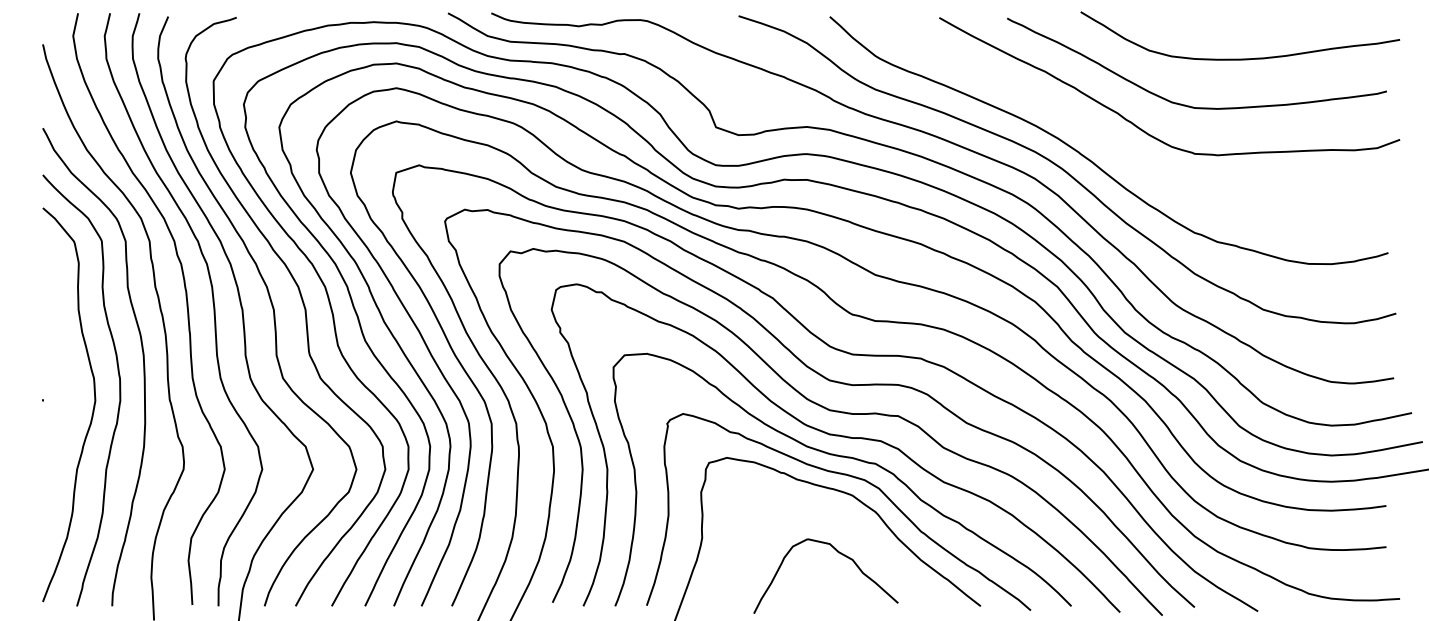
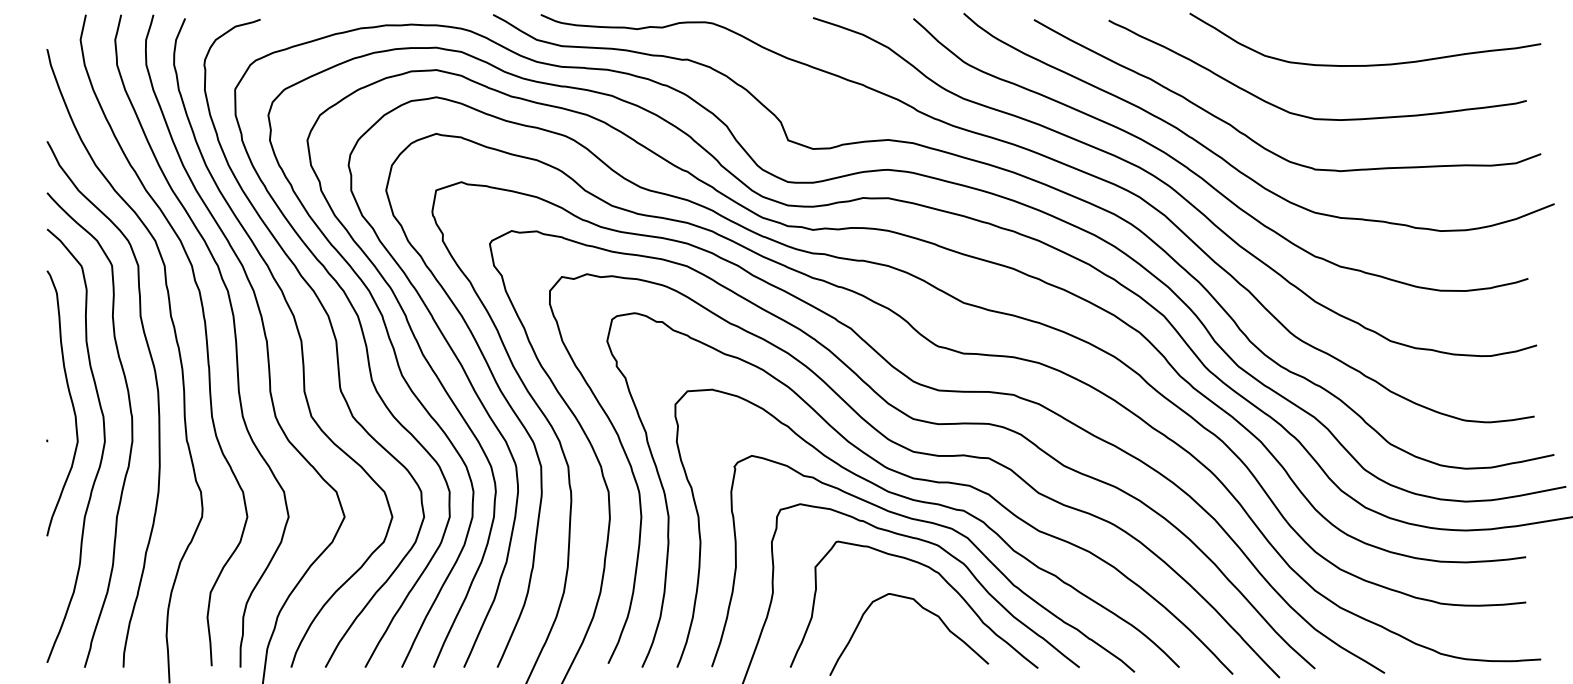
curve: (1116, 147) -> (1229, 162), added
curve: (64, 363) -> (70, 400), added
curve: (846, 518) -> (931, 570), added

